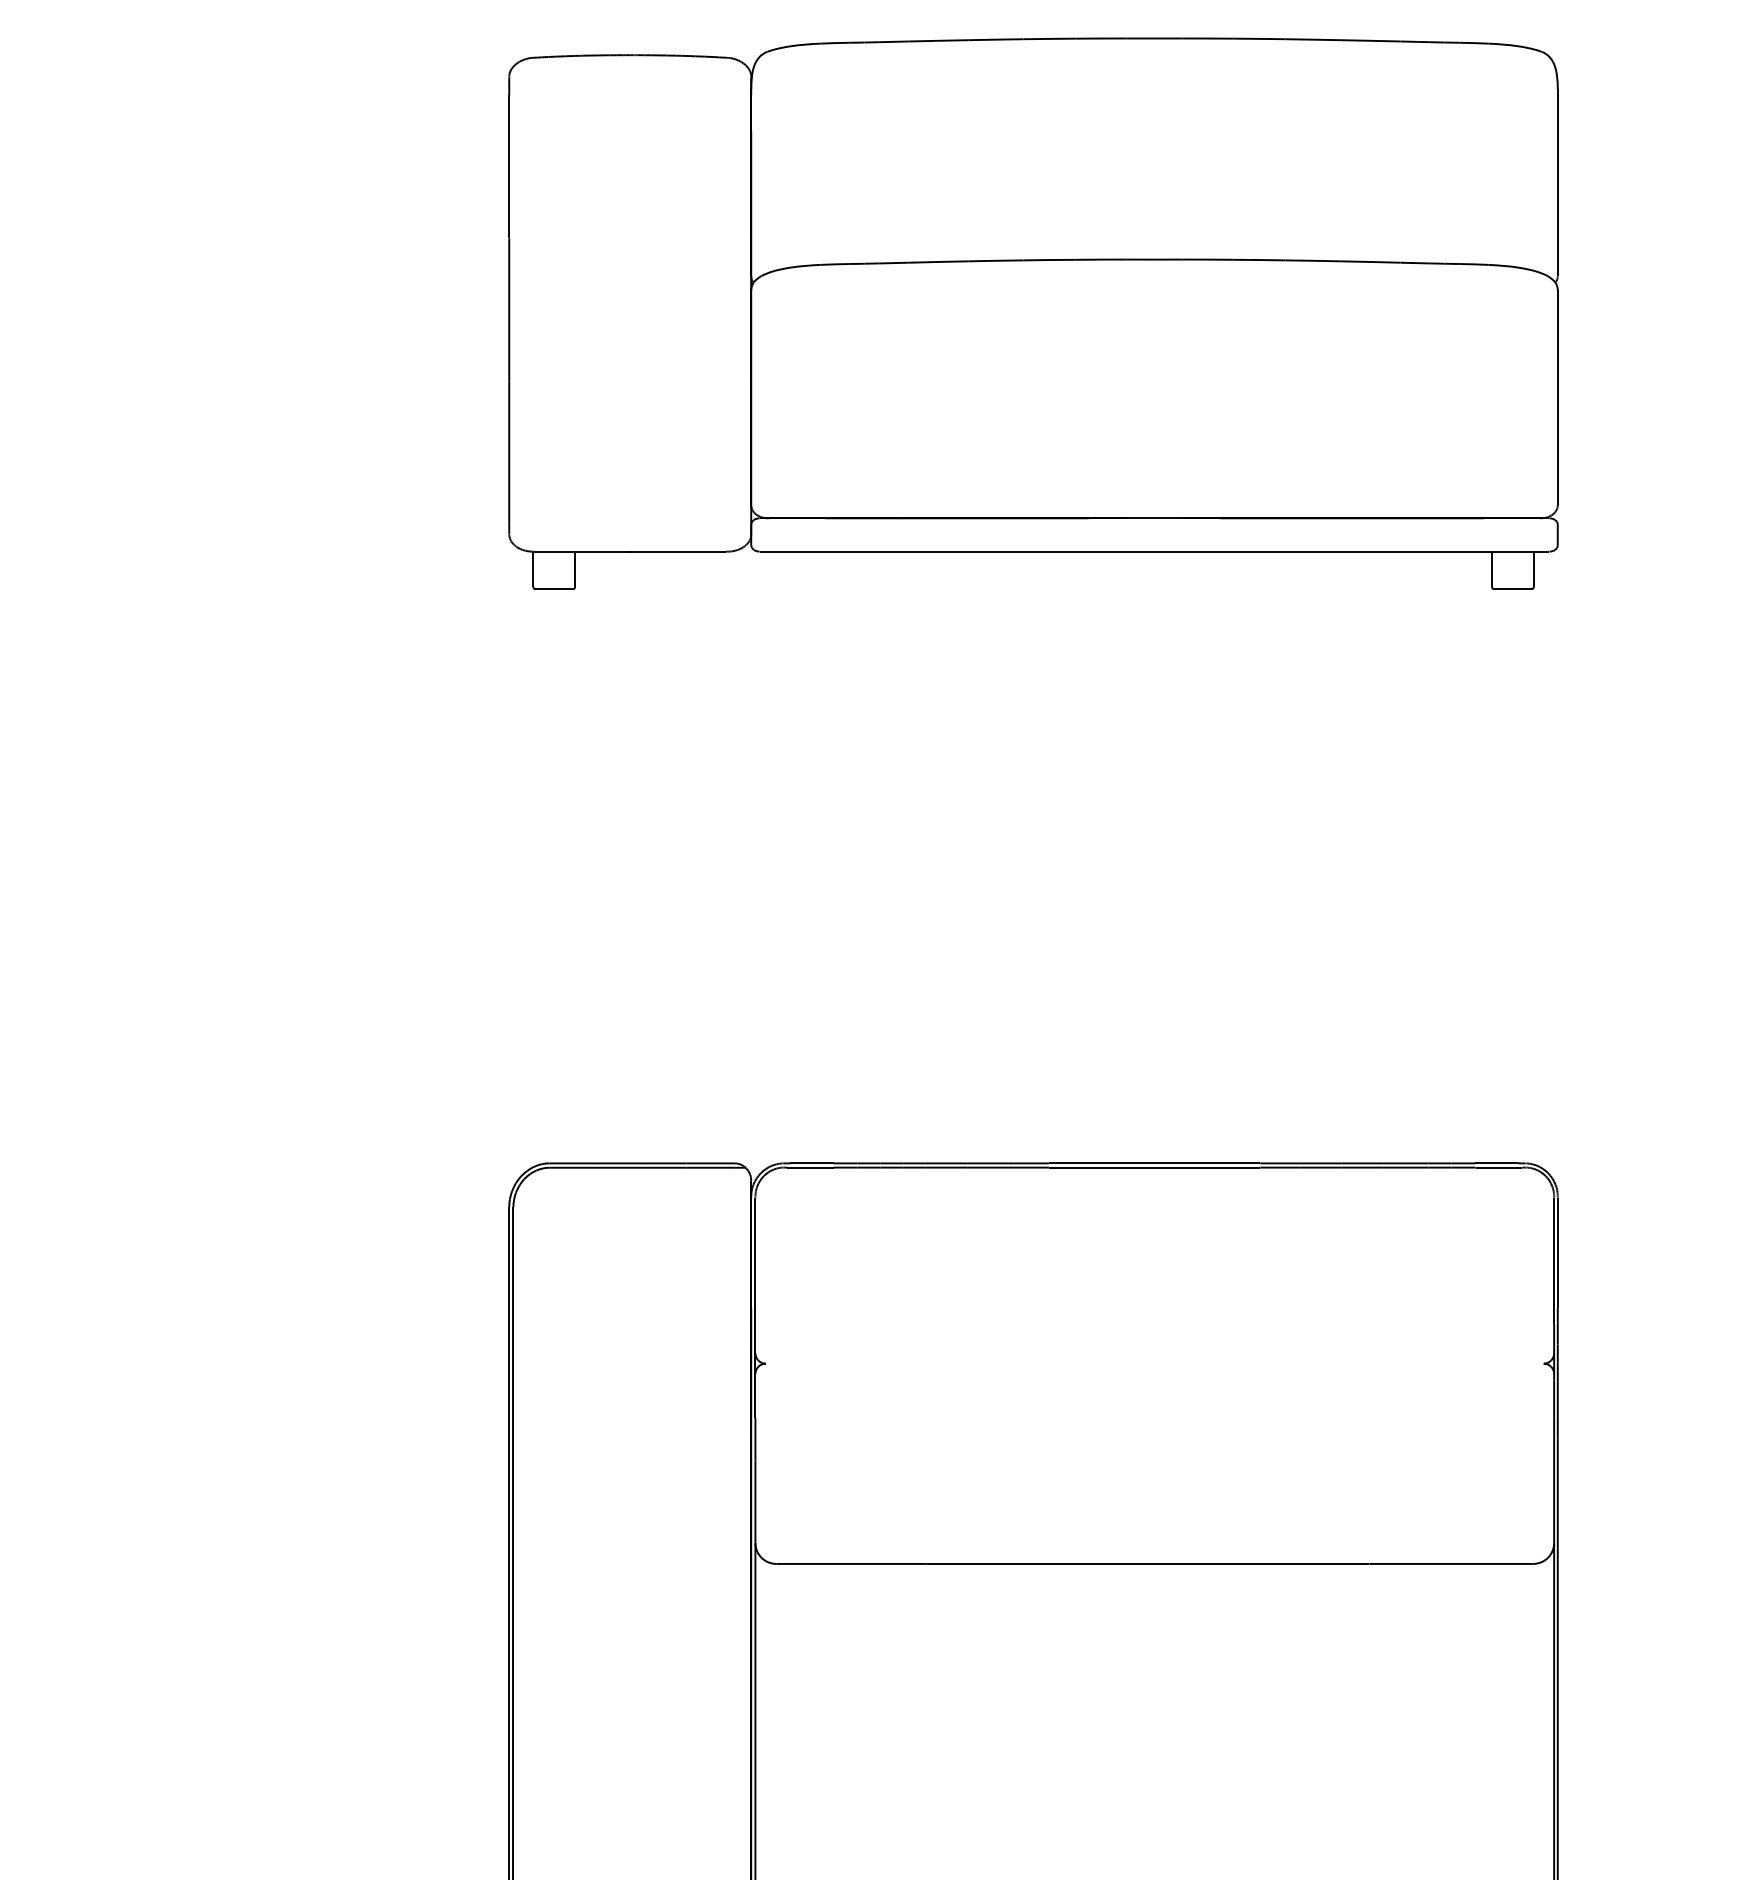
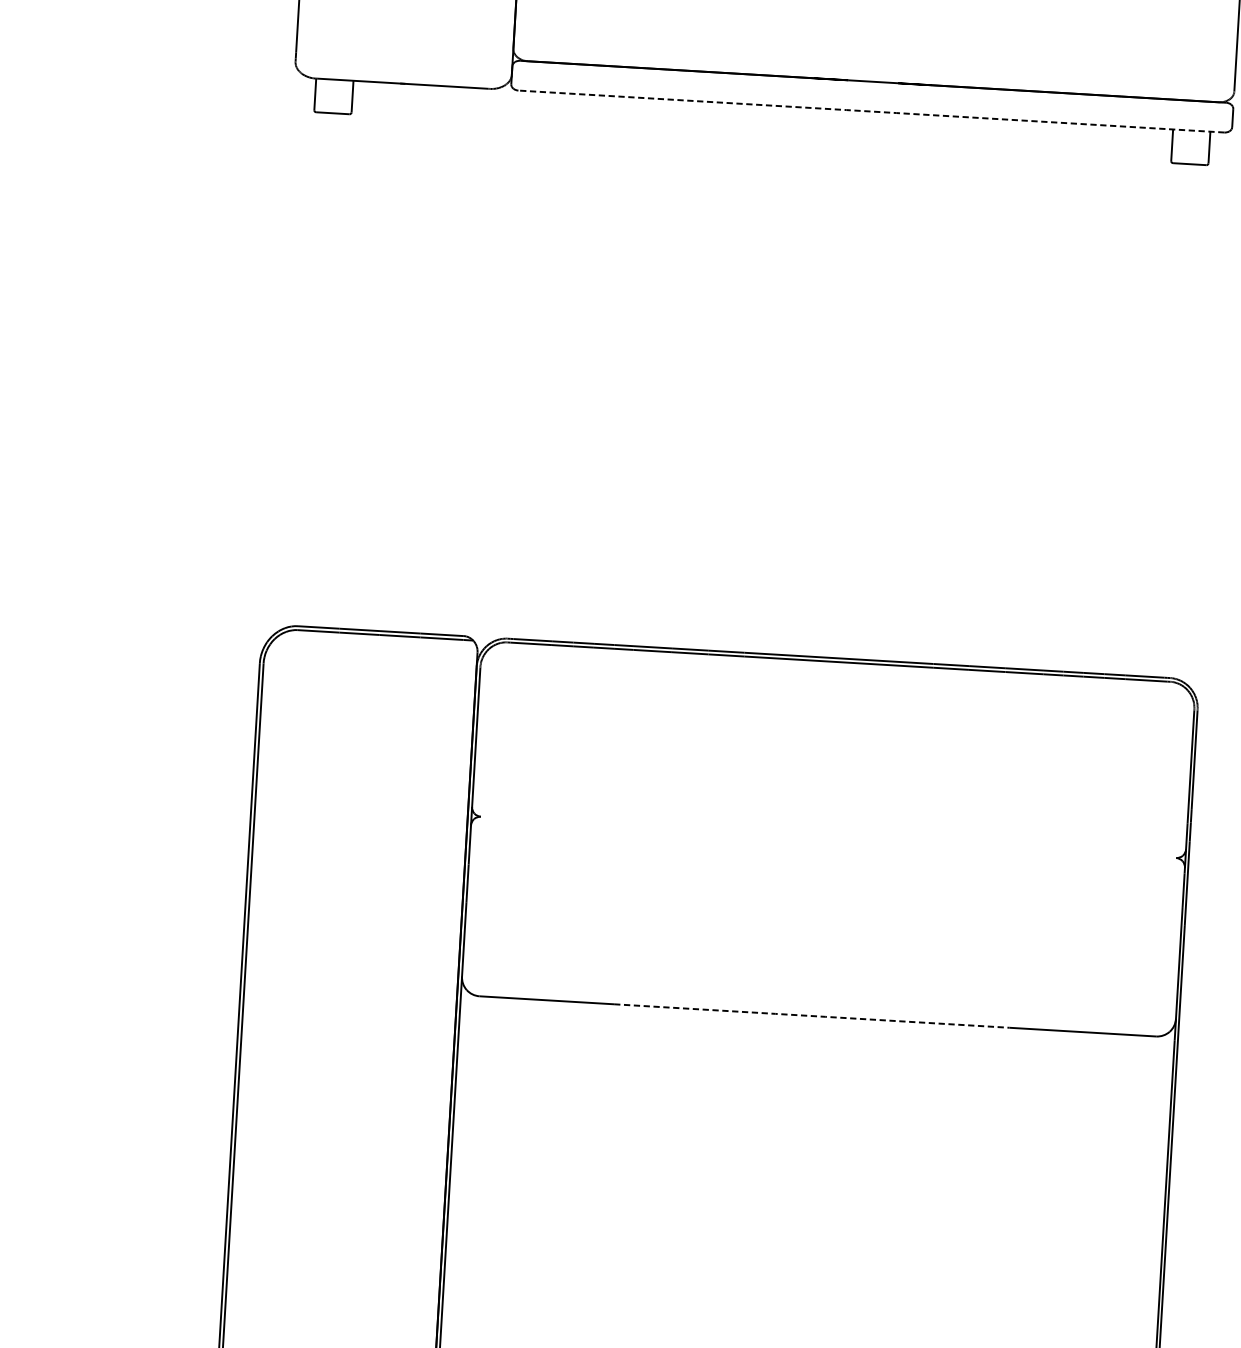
line: (1154, 551) -> (871, 111), solid -> dashed
line: (1148, 1563) -> (812, 1015), solid -> dashed

